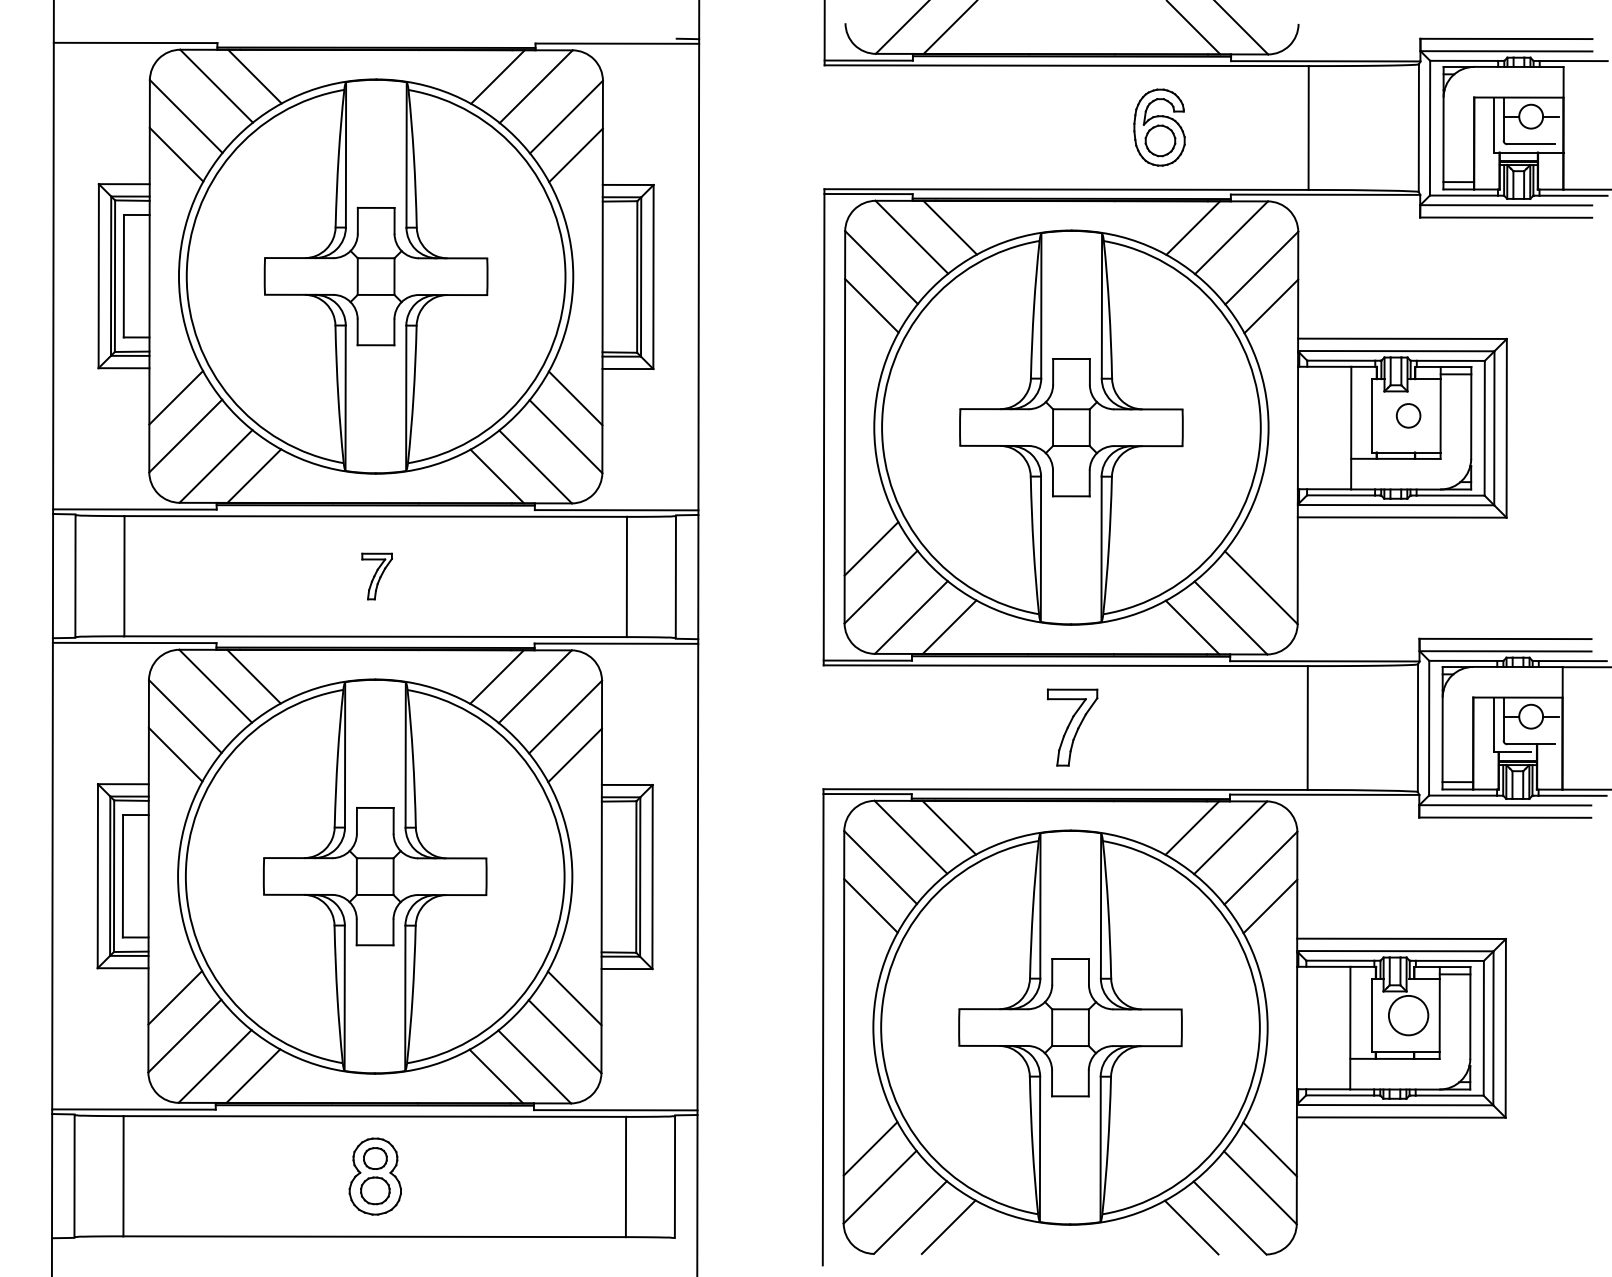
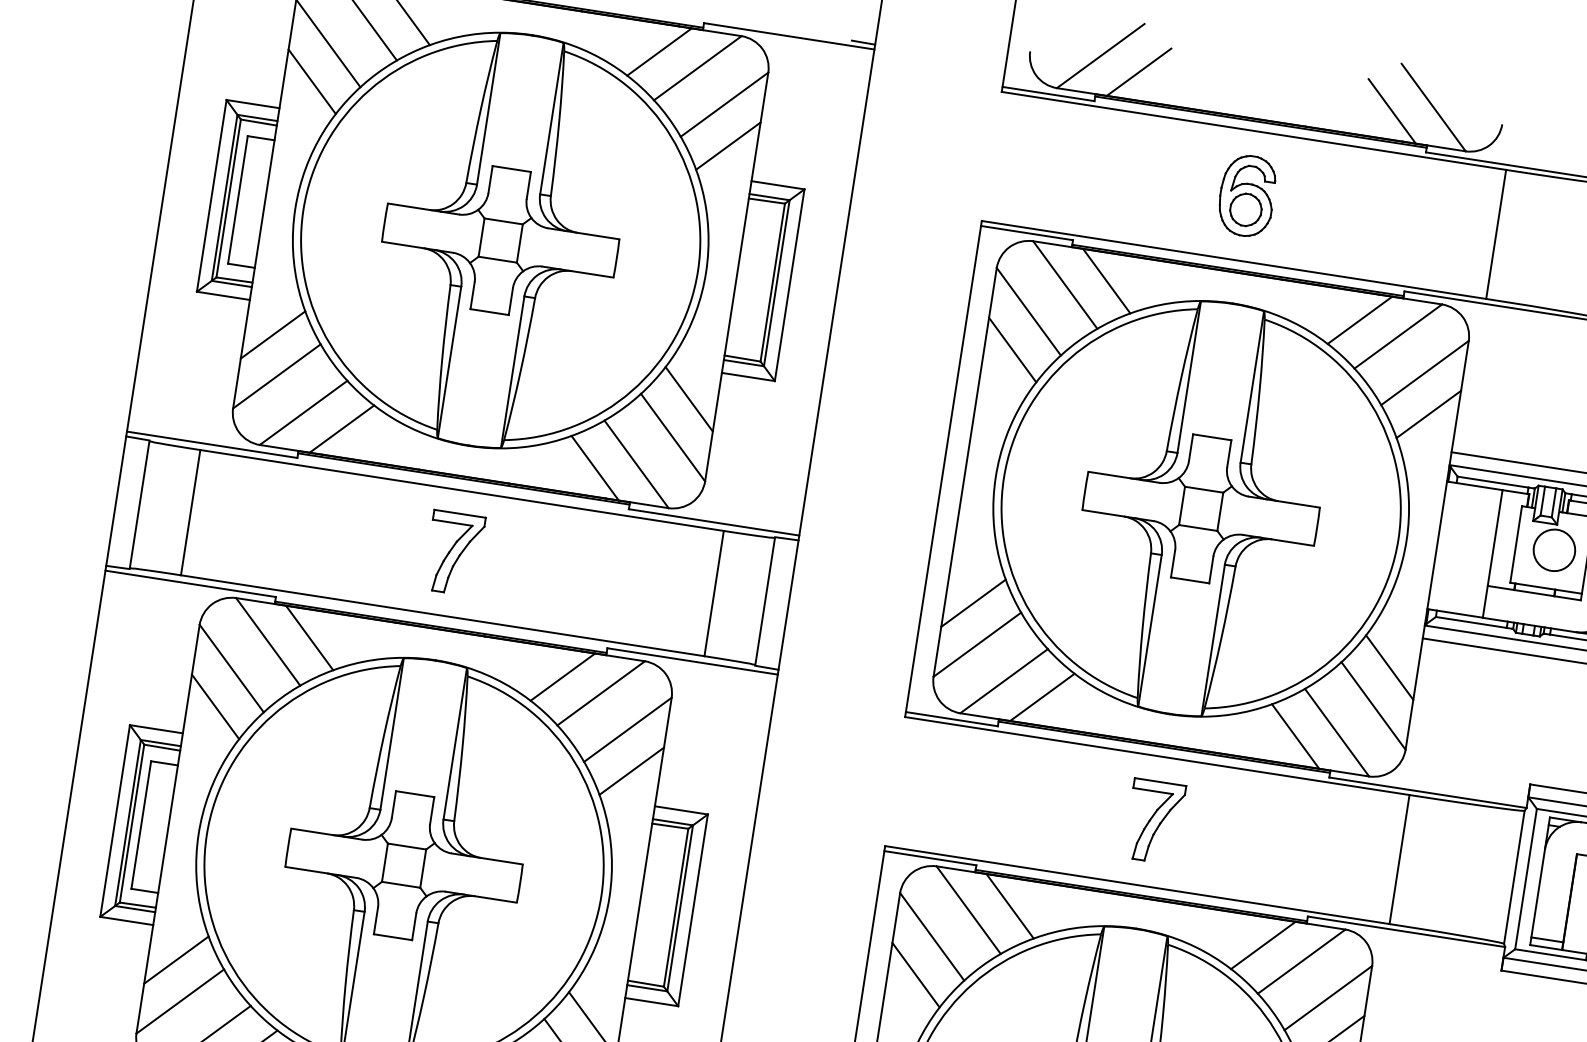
part: (1159, 127) -> (1247, 195), moved
circle: (1408, 415) -> (1554, 549), size x1.67
line: (1270, 549) -> (1389, 667), added
part: (376, 576) -> (453, 553), size x1.67

